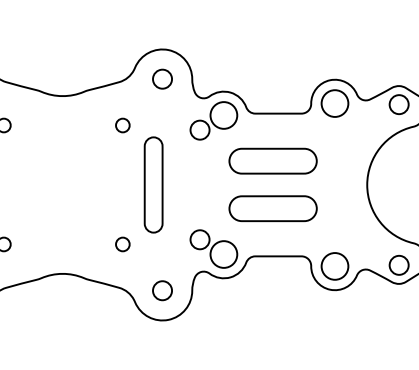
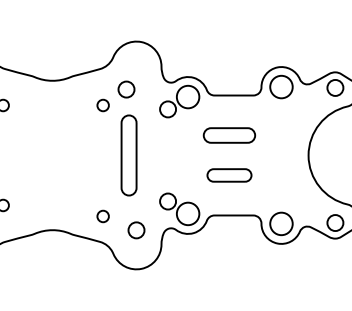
circle: (162, 79) -> (126, 89), moved
part: (273, 161) -> (229, 135), size x0.7
part: (273, 208) -> (229, 175), size x0.6
circle: (122, 244) -> (102, 216), moved
circle: (162, 290) -> (136, 230), moved

